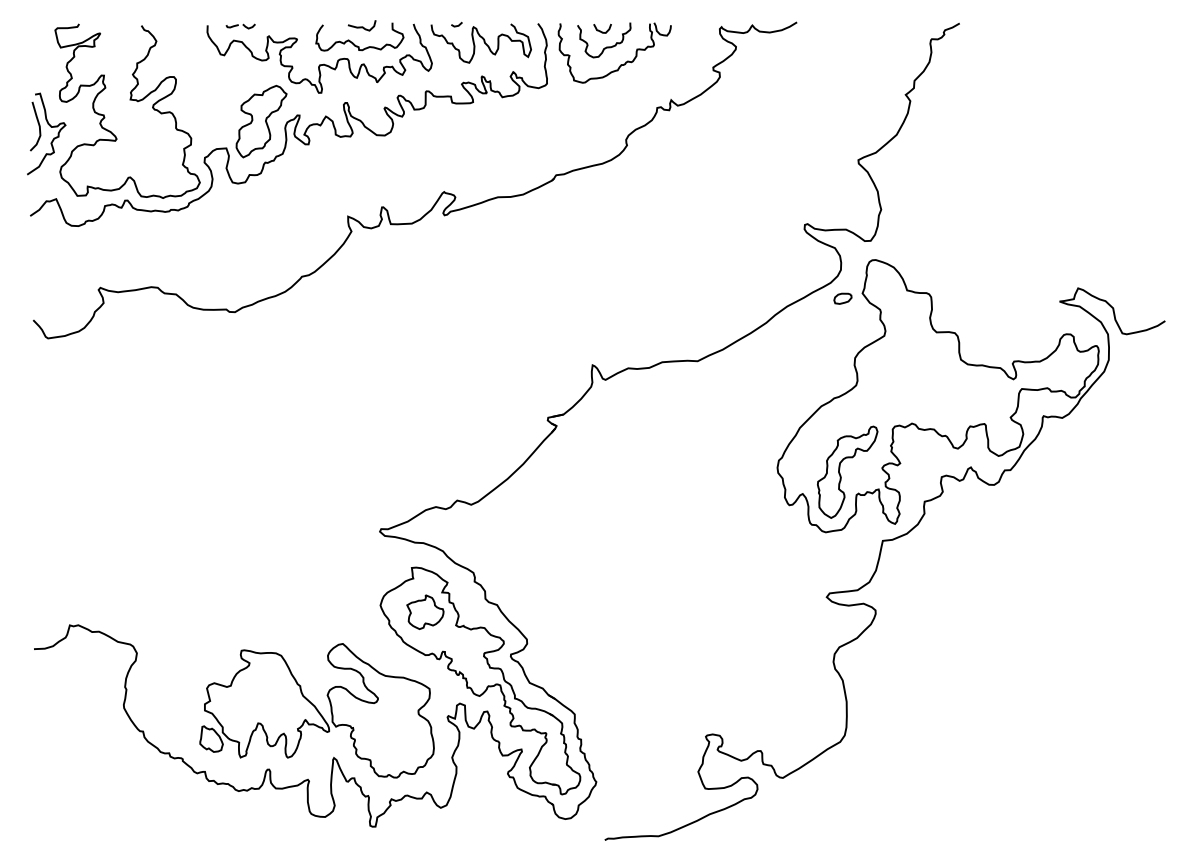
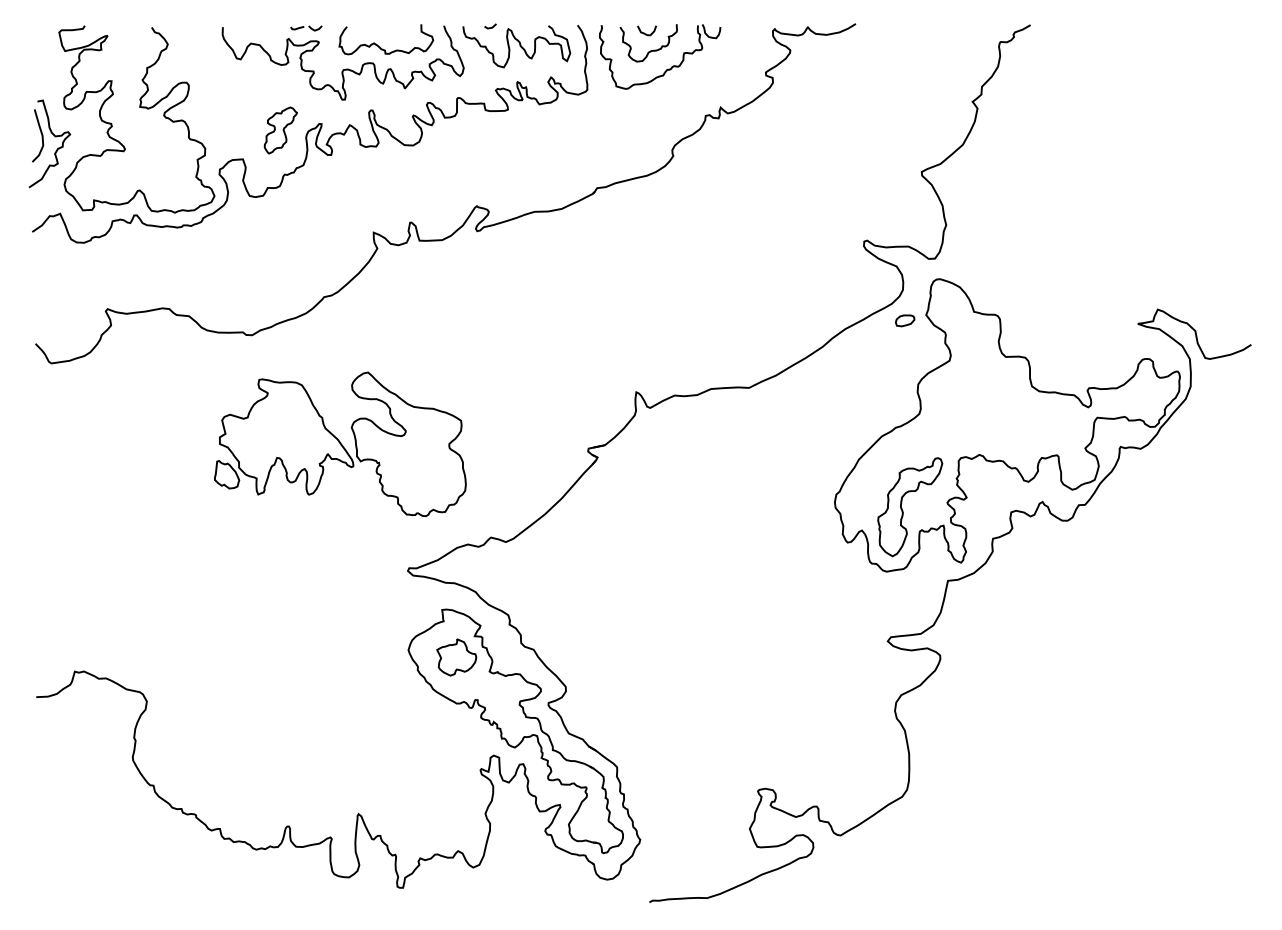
part: (240, 26) -> (306, 28), moved
curve: (361, 26) -> (388, 28), removed
part: (261, 121) -> (280, 130), size x0.6
part: (317, 710) -> (340, 443), moved

